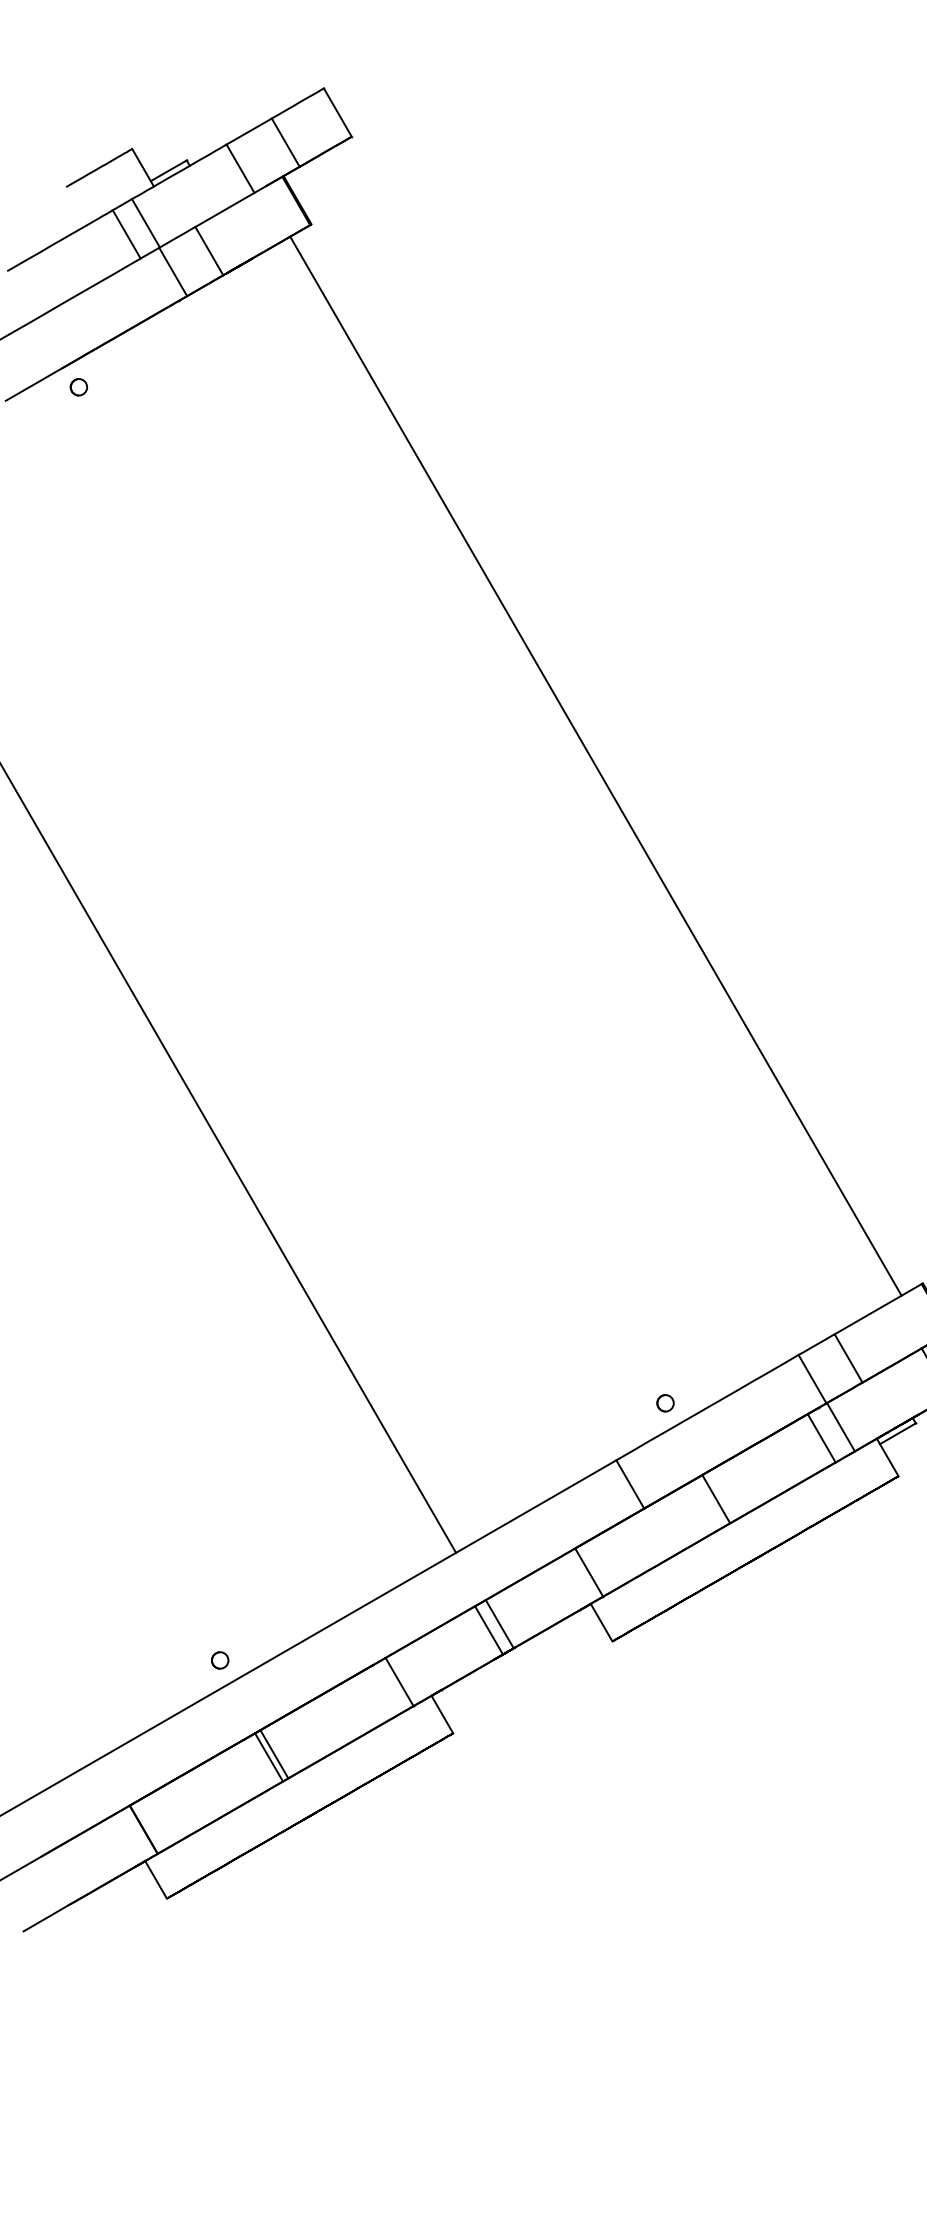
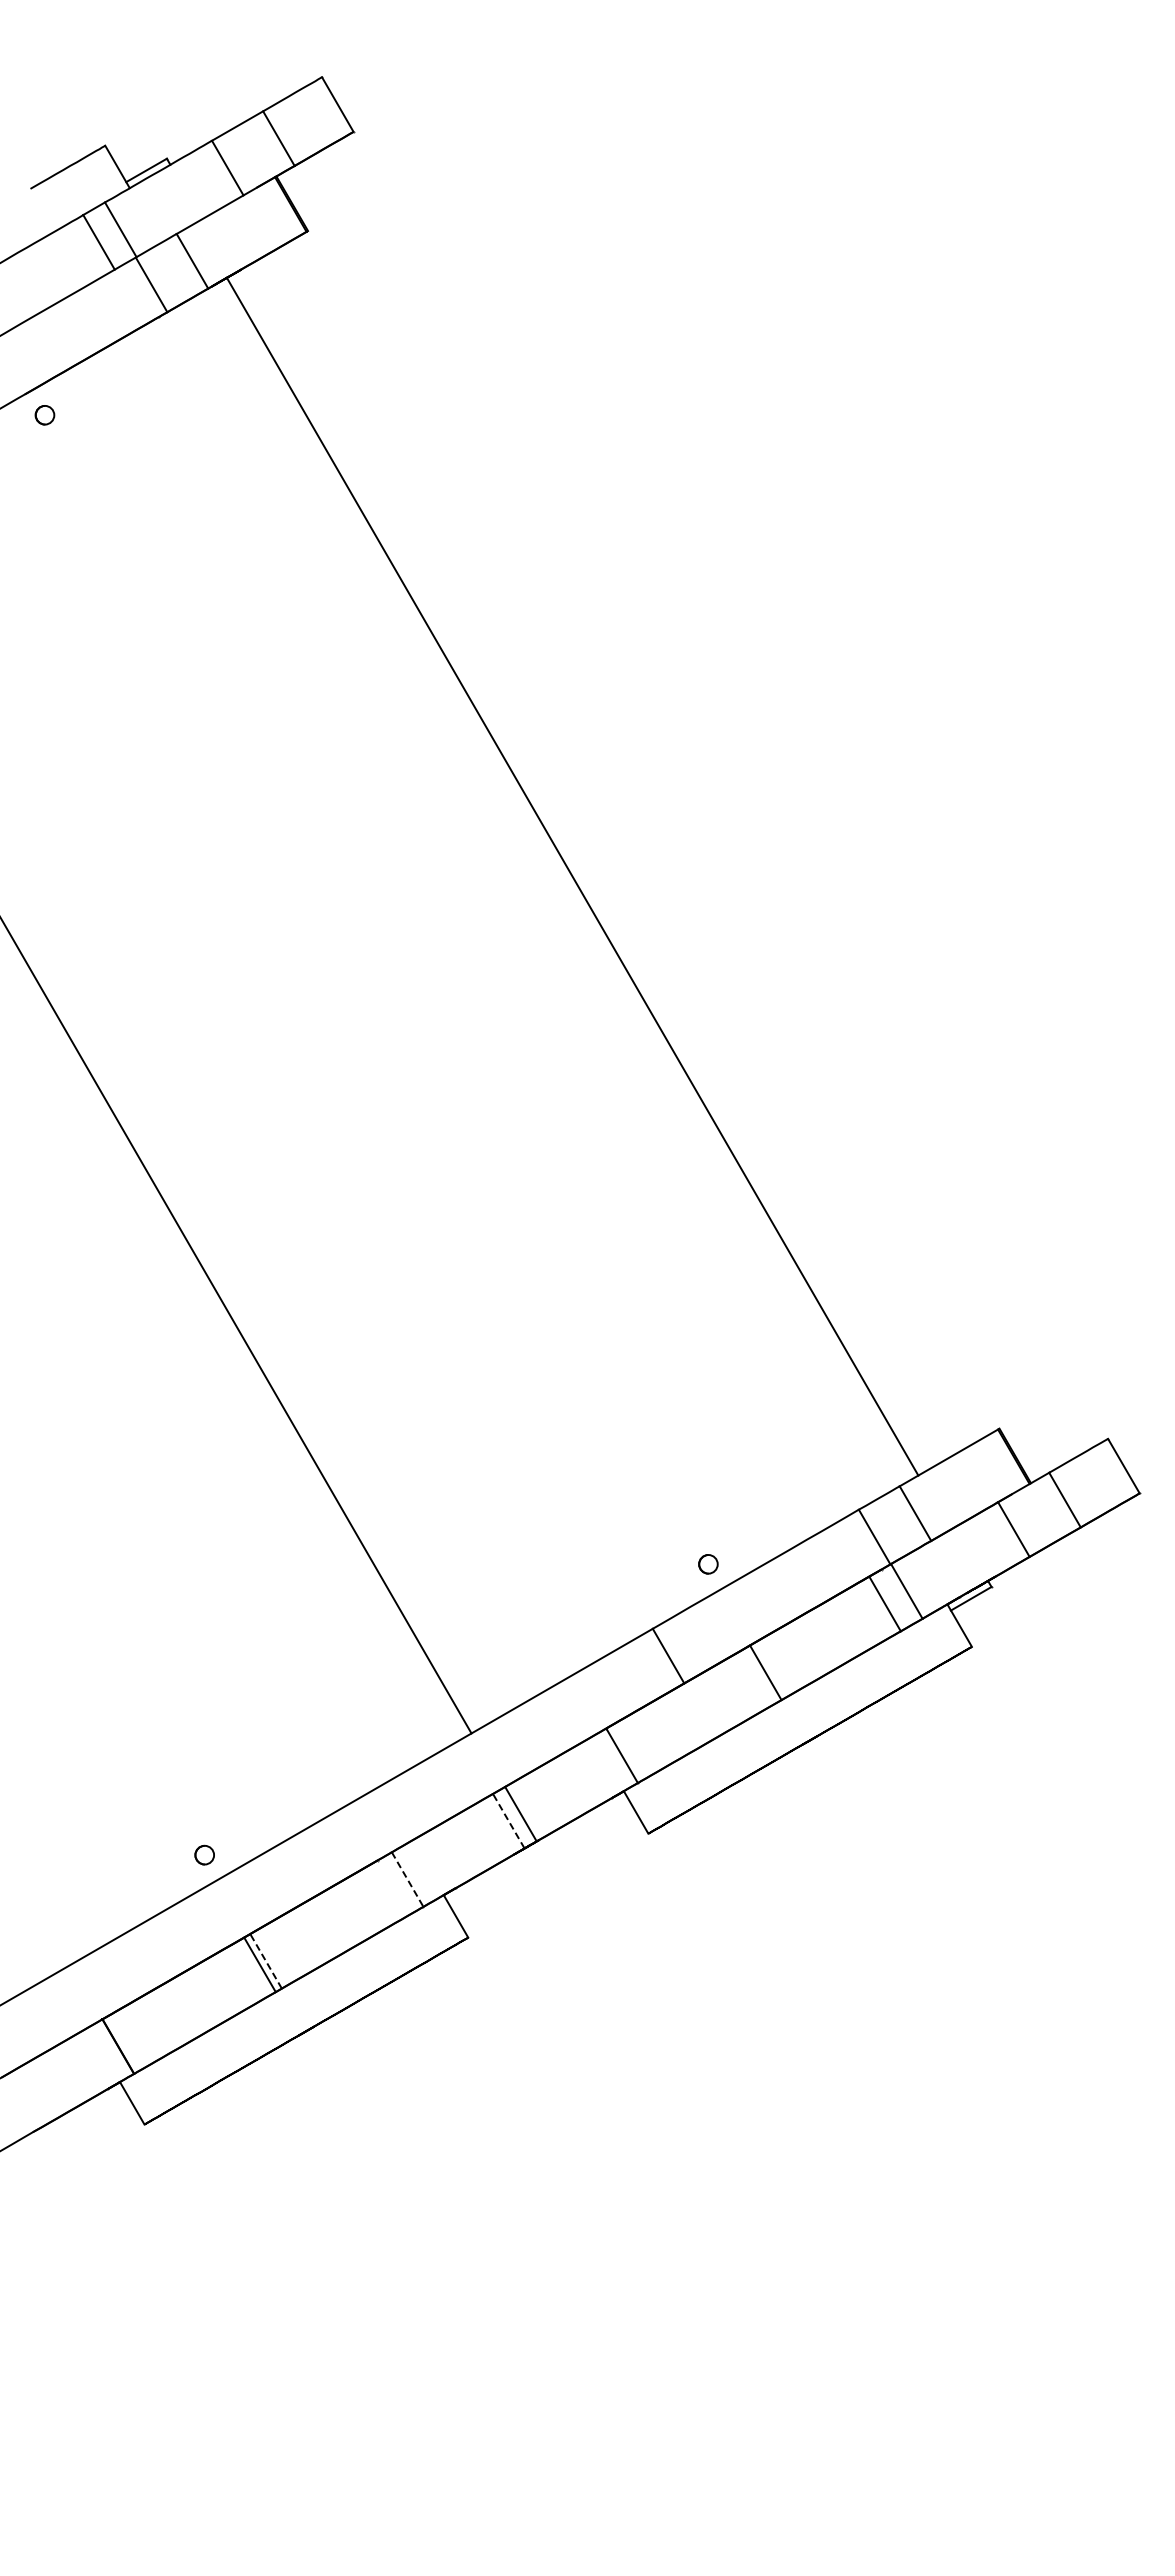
line: (595, 765) -> (572, 876), moved
line: (488, 1629) -> (508, 1820), solid -> dashed
line: (399, 1682) -> (407, 1880), solid -> dashed
line: (273, 1753) -> (265, 1960), solid -> dashed

